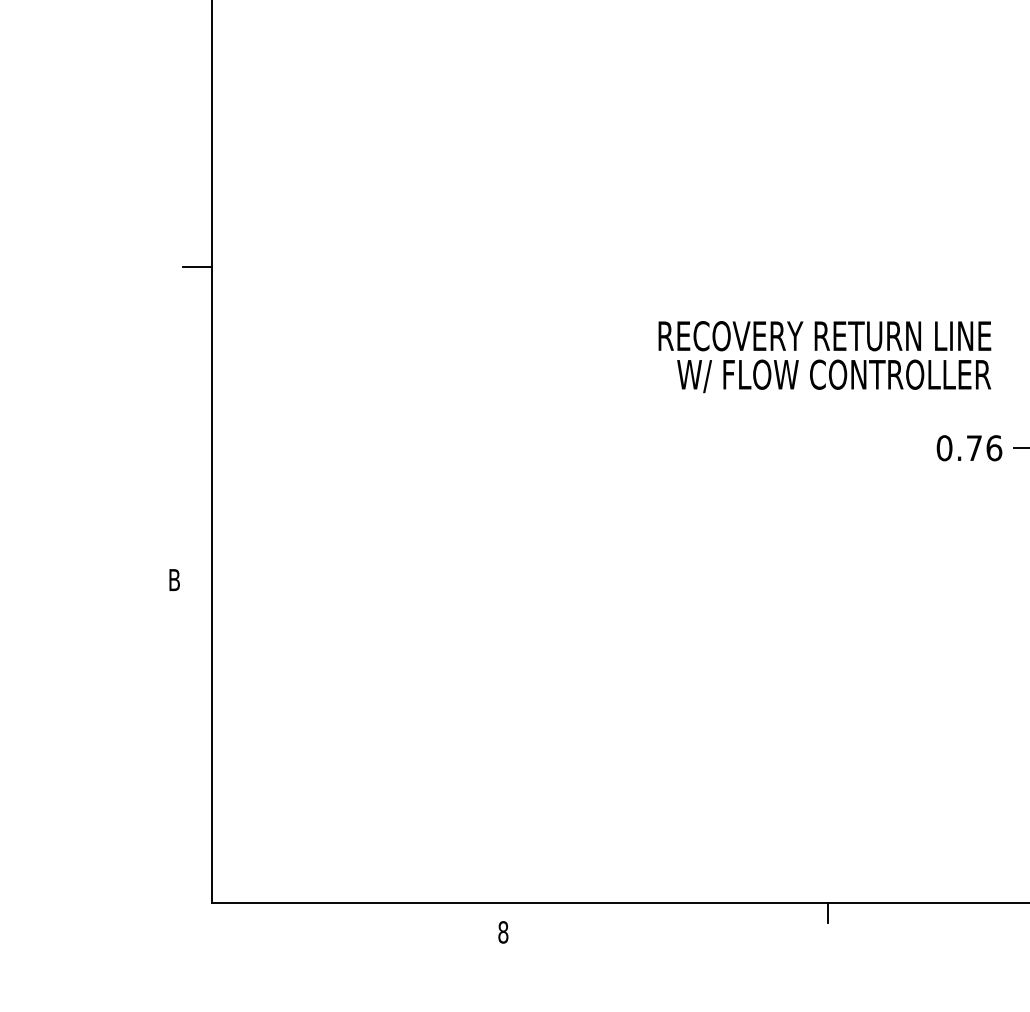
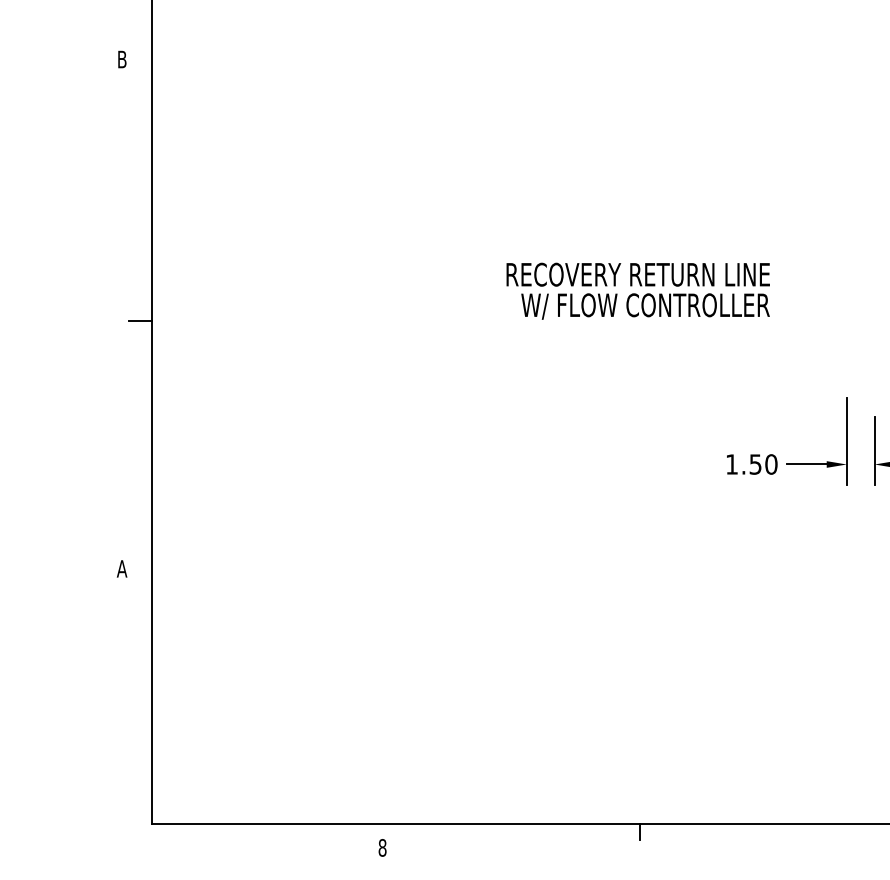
text: (823, 356) -> (637, 290), moved
text: (969, 448) -> (751, 464), 0.76 -> 1.50
text: (173, 579) -> (121, 568), B -> A

